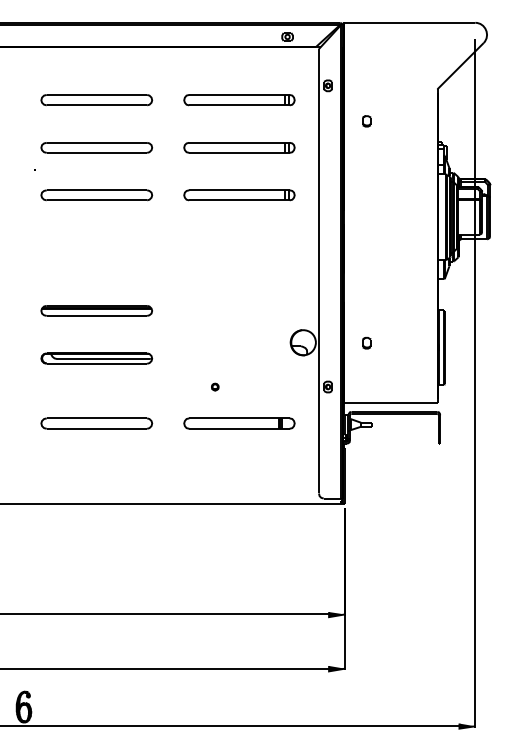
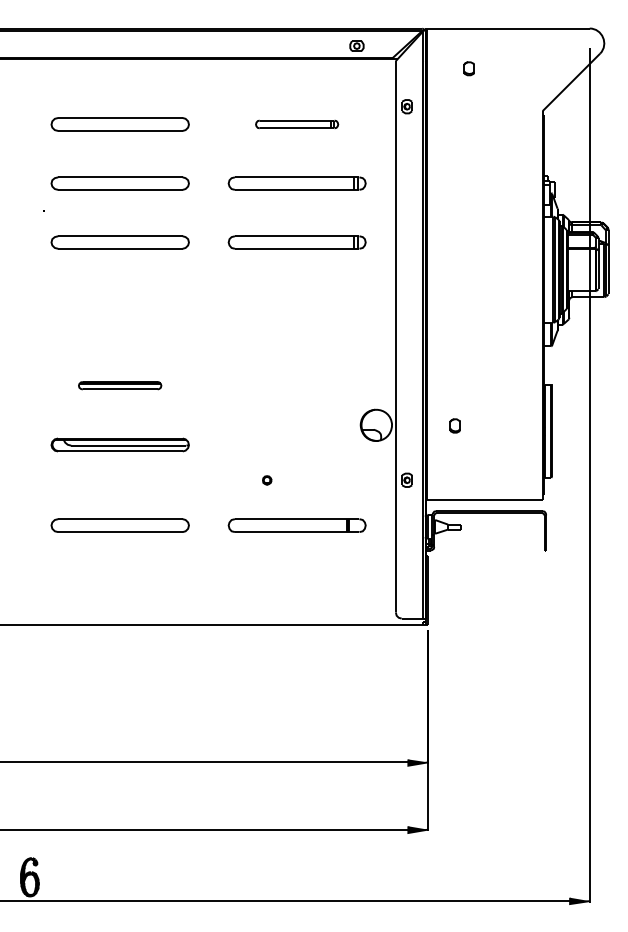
part: (238, 100) -> (296, 124), size x0.6
part: (366, 121) -> (468, 68), moved
part: (96, 310) -> (119, 385), size x0.6

